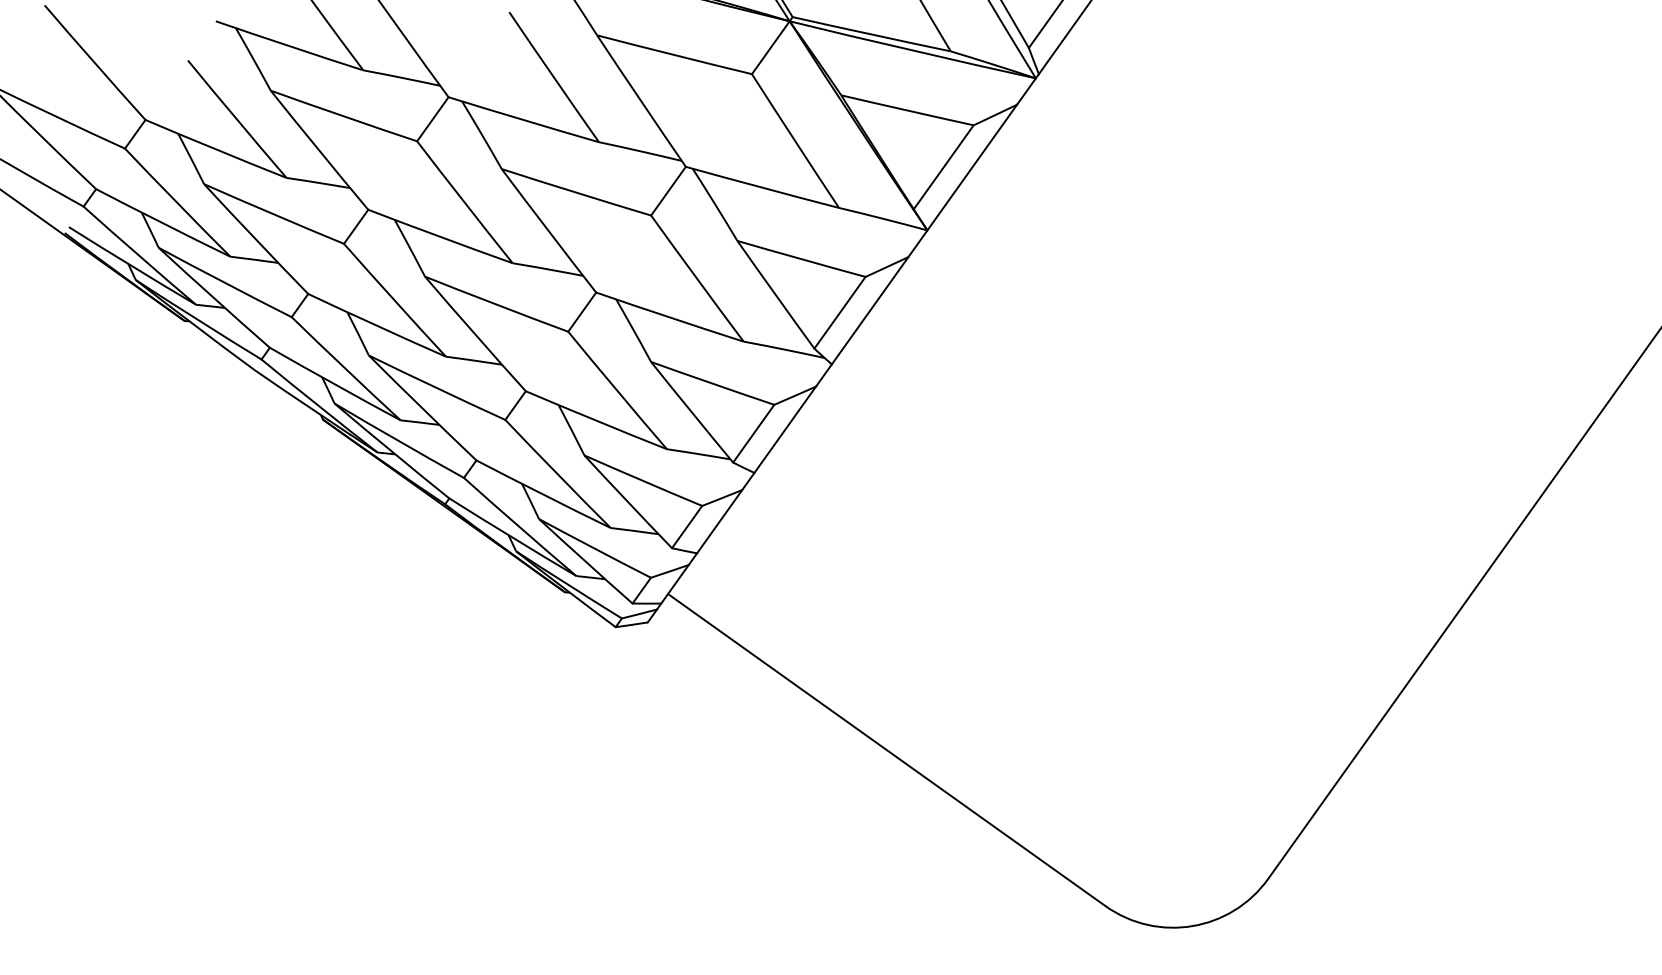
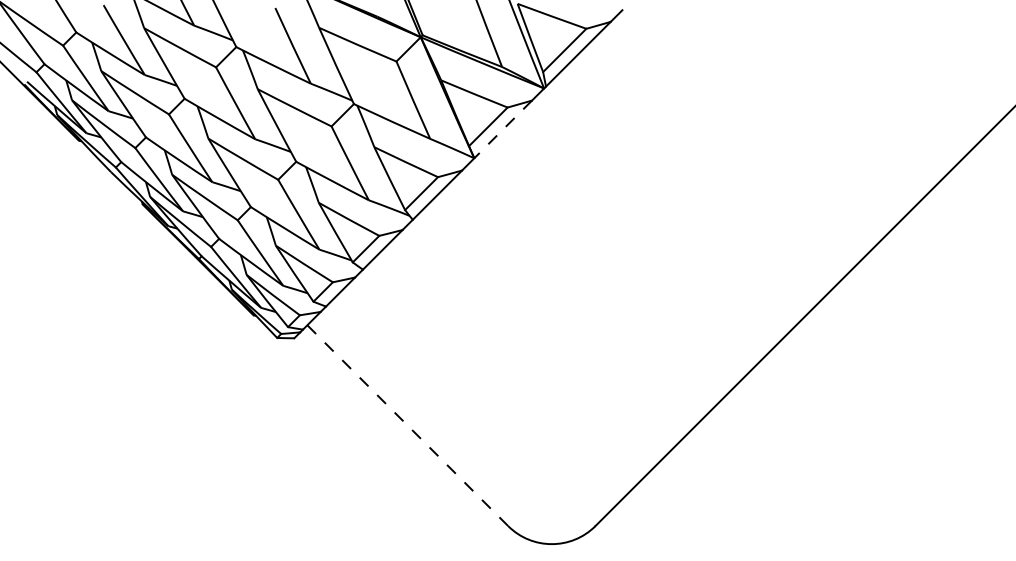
line: (972, 167) -> (503, 129), solid -> dashed
line: (886, 749) -> (407, 425), solid -> dashed

